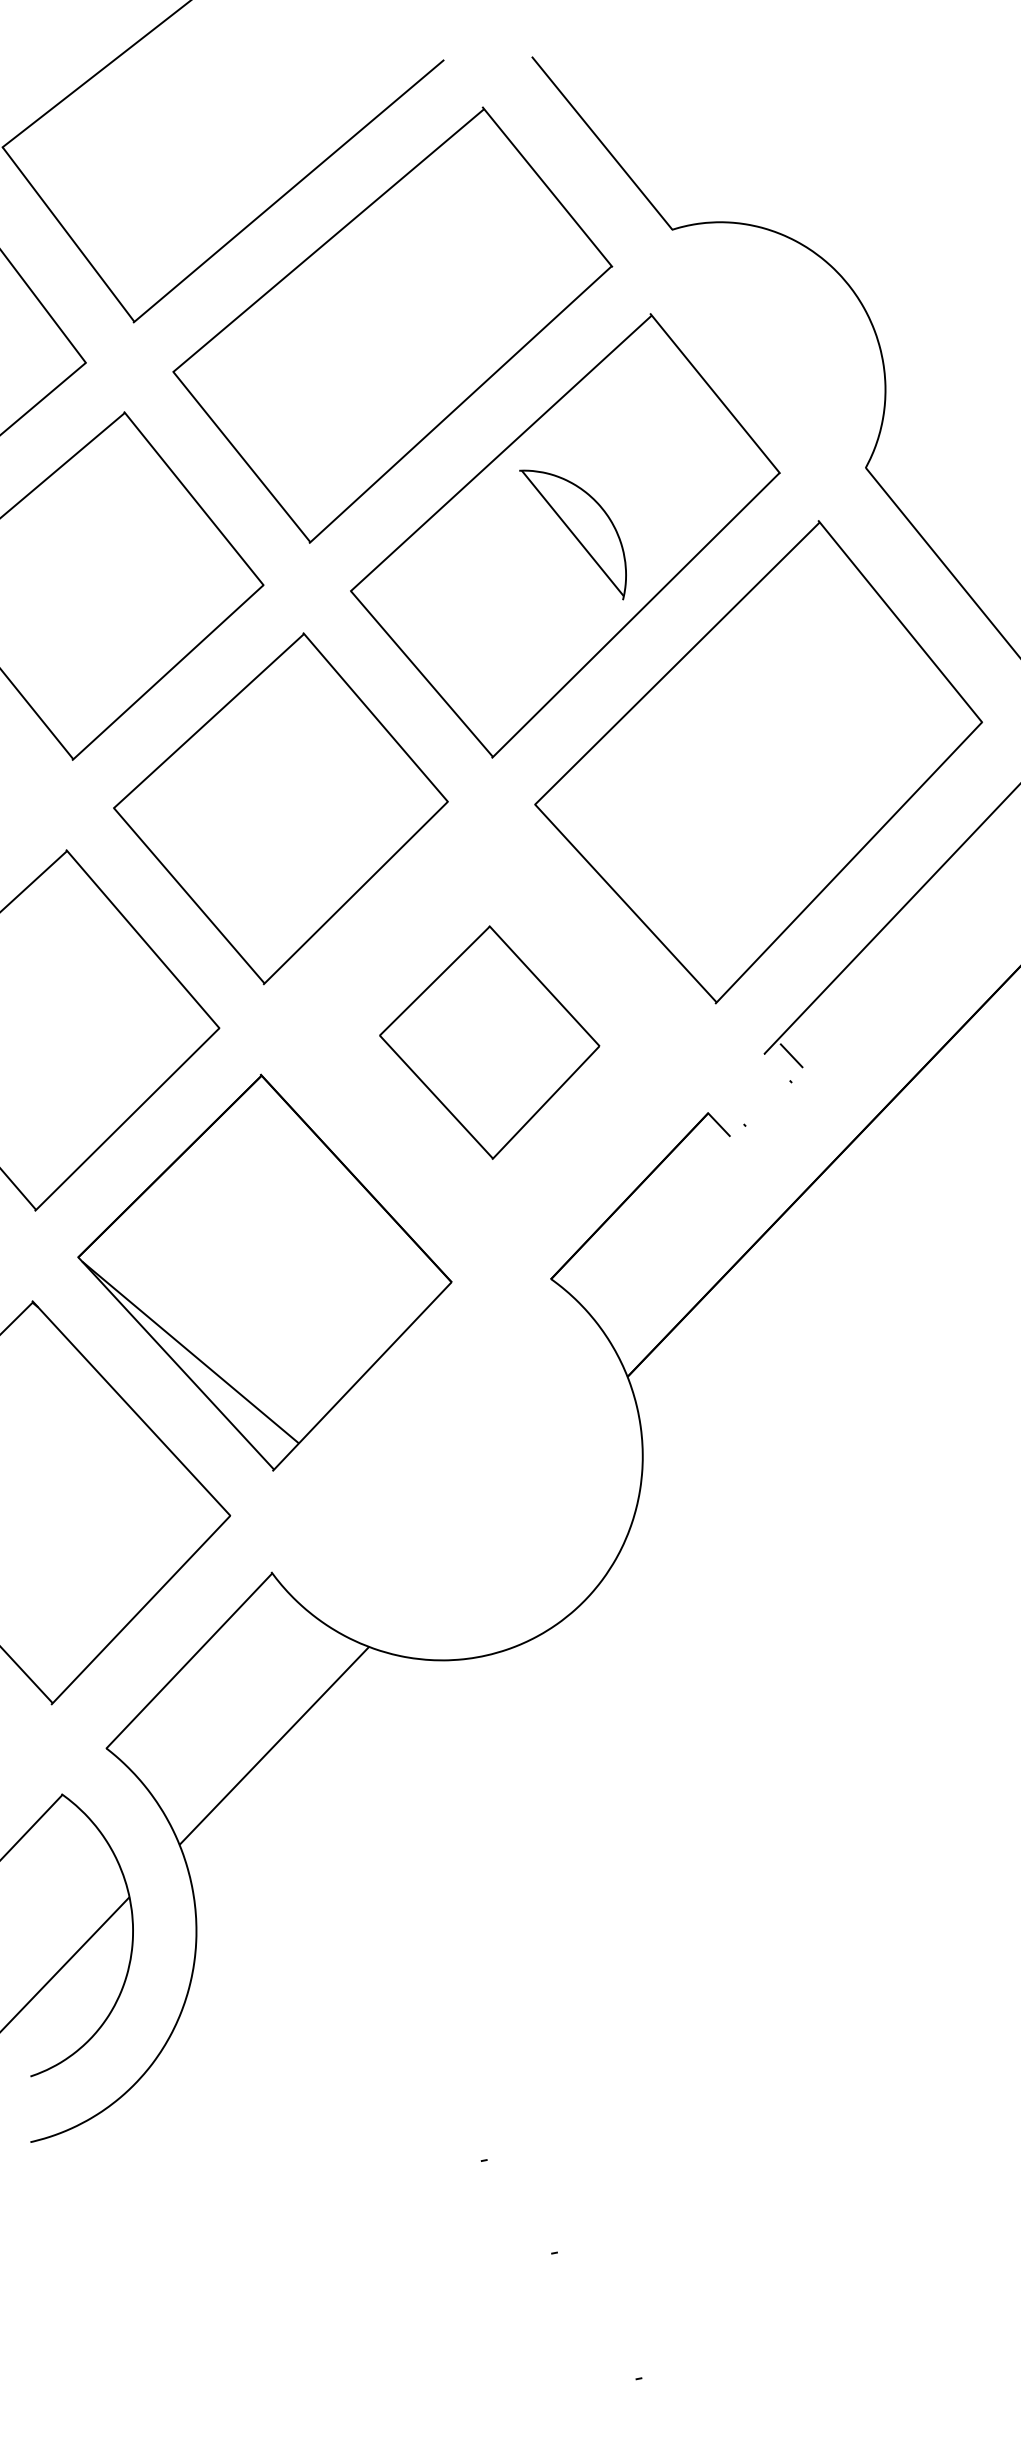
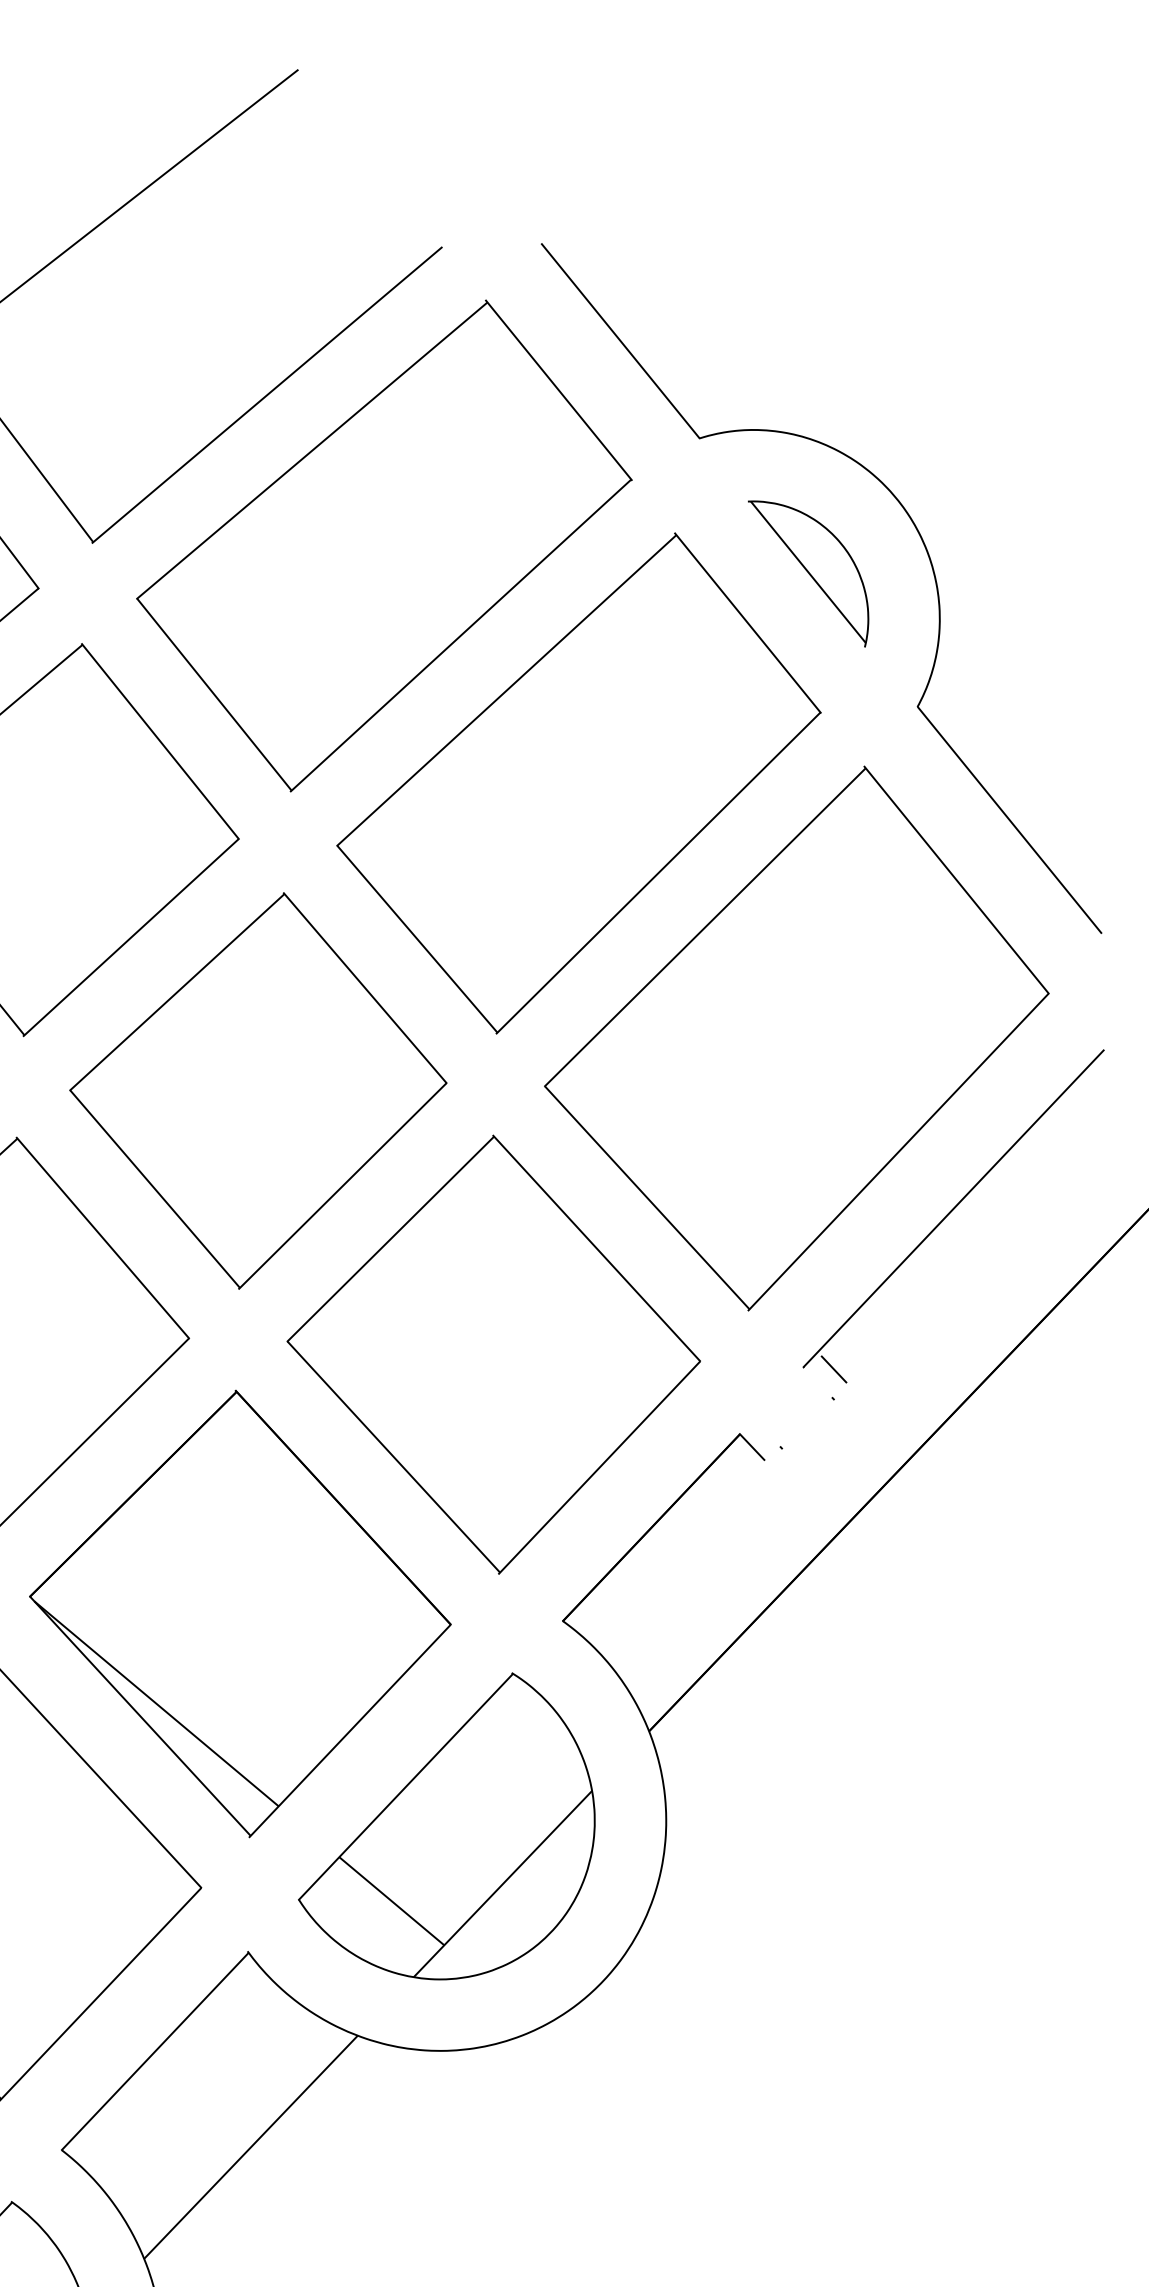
part: (572, 534) -> (807, 573), moved
part: (489, 1042) -> (493, 1354), size x1.67
part: (448, 1460) -> (447, 1825), added

